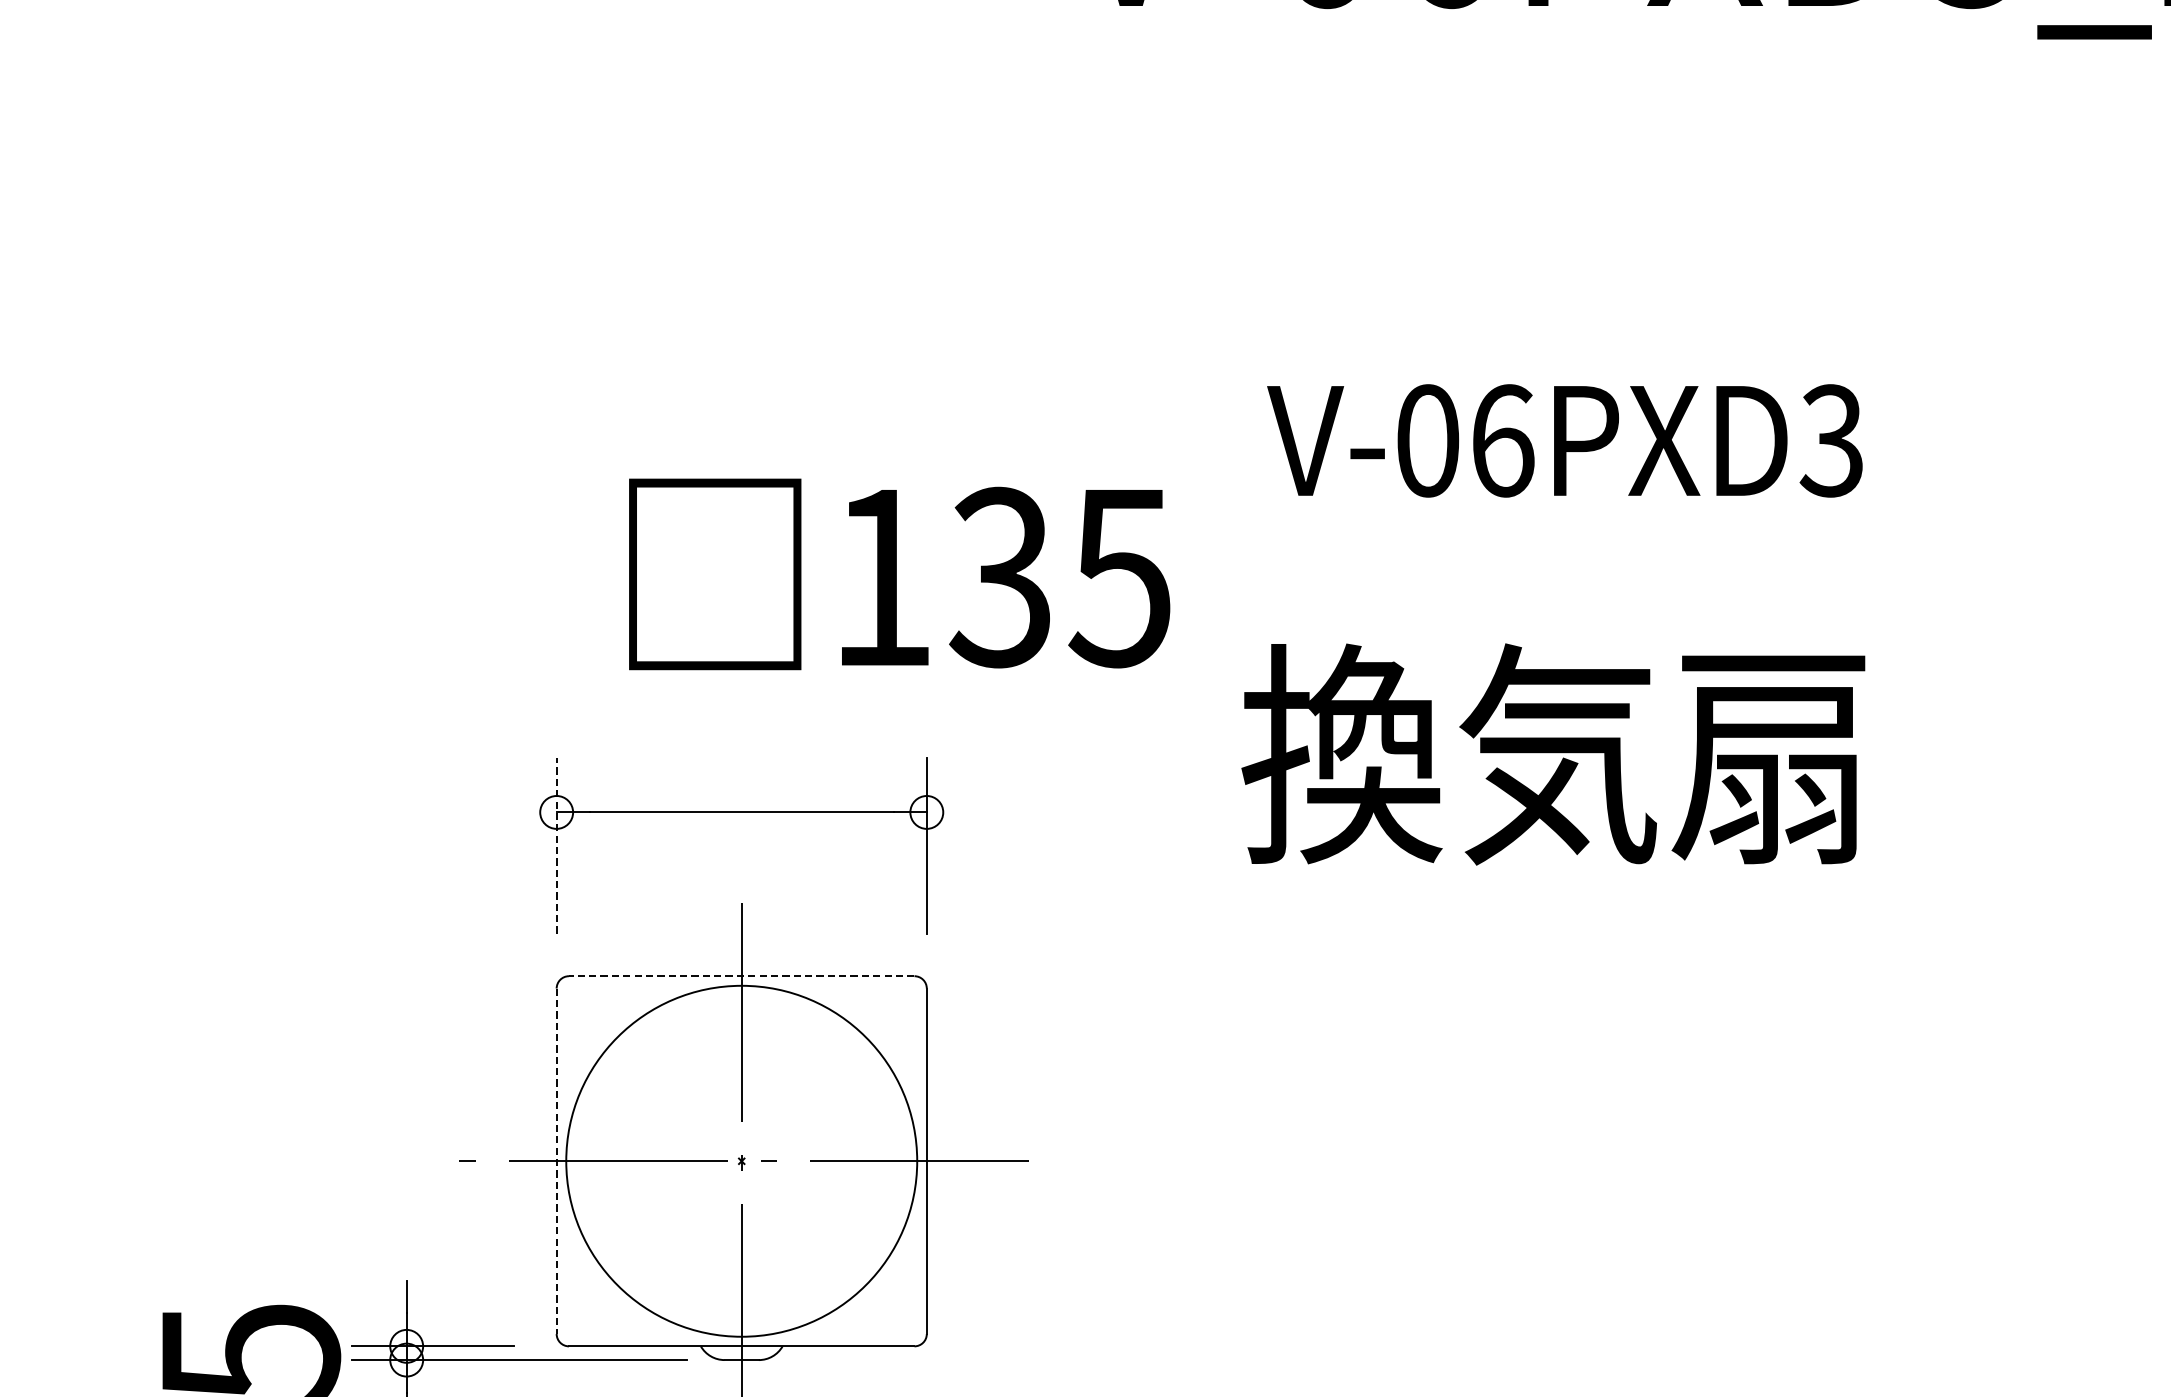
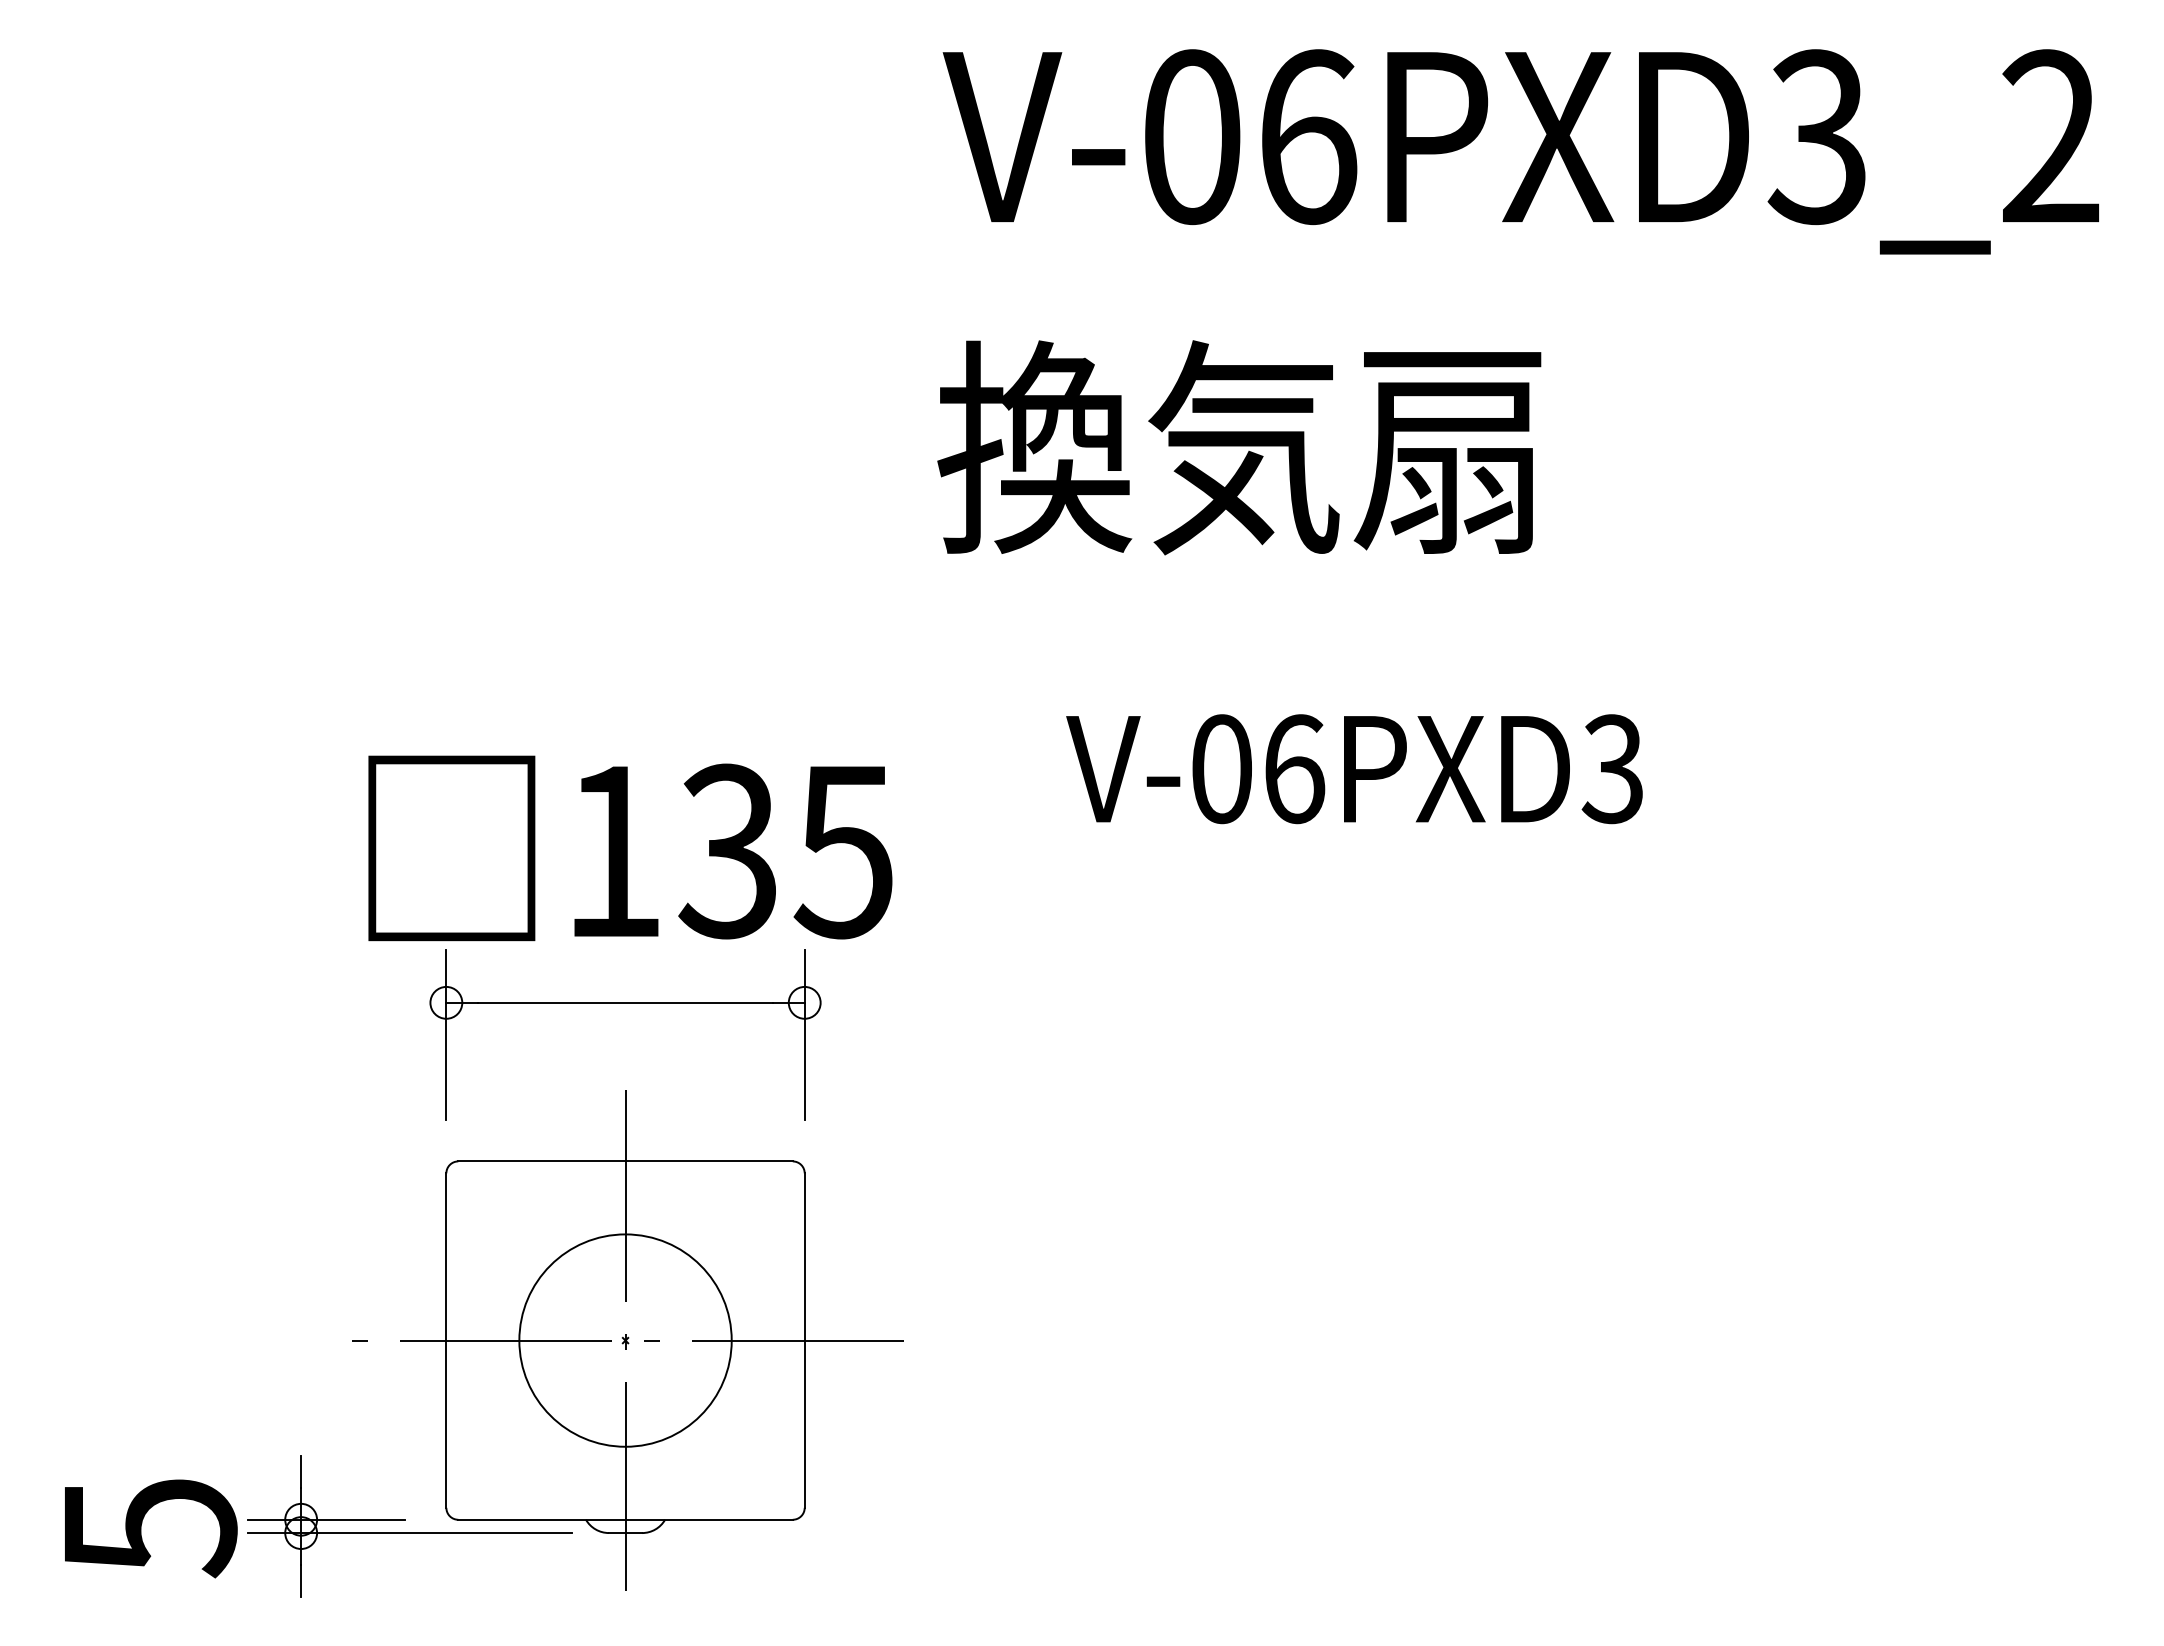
text: (1564, 441) -> (1354, 769), moved
text: (899, 574) -> (630, 848), moved
text: (1553, 754) -> (1239, 447), moved
line: (556, 845) -> (446, 1034), dashed -> solid
line: (741, 976) -> (625, 1161), dashed -> solid
circle: (741, 1161) -> (625, 1340), size x0.62
line: (556, 1162) -> (446, 1341), dashed -> solid

